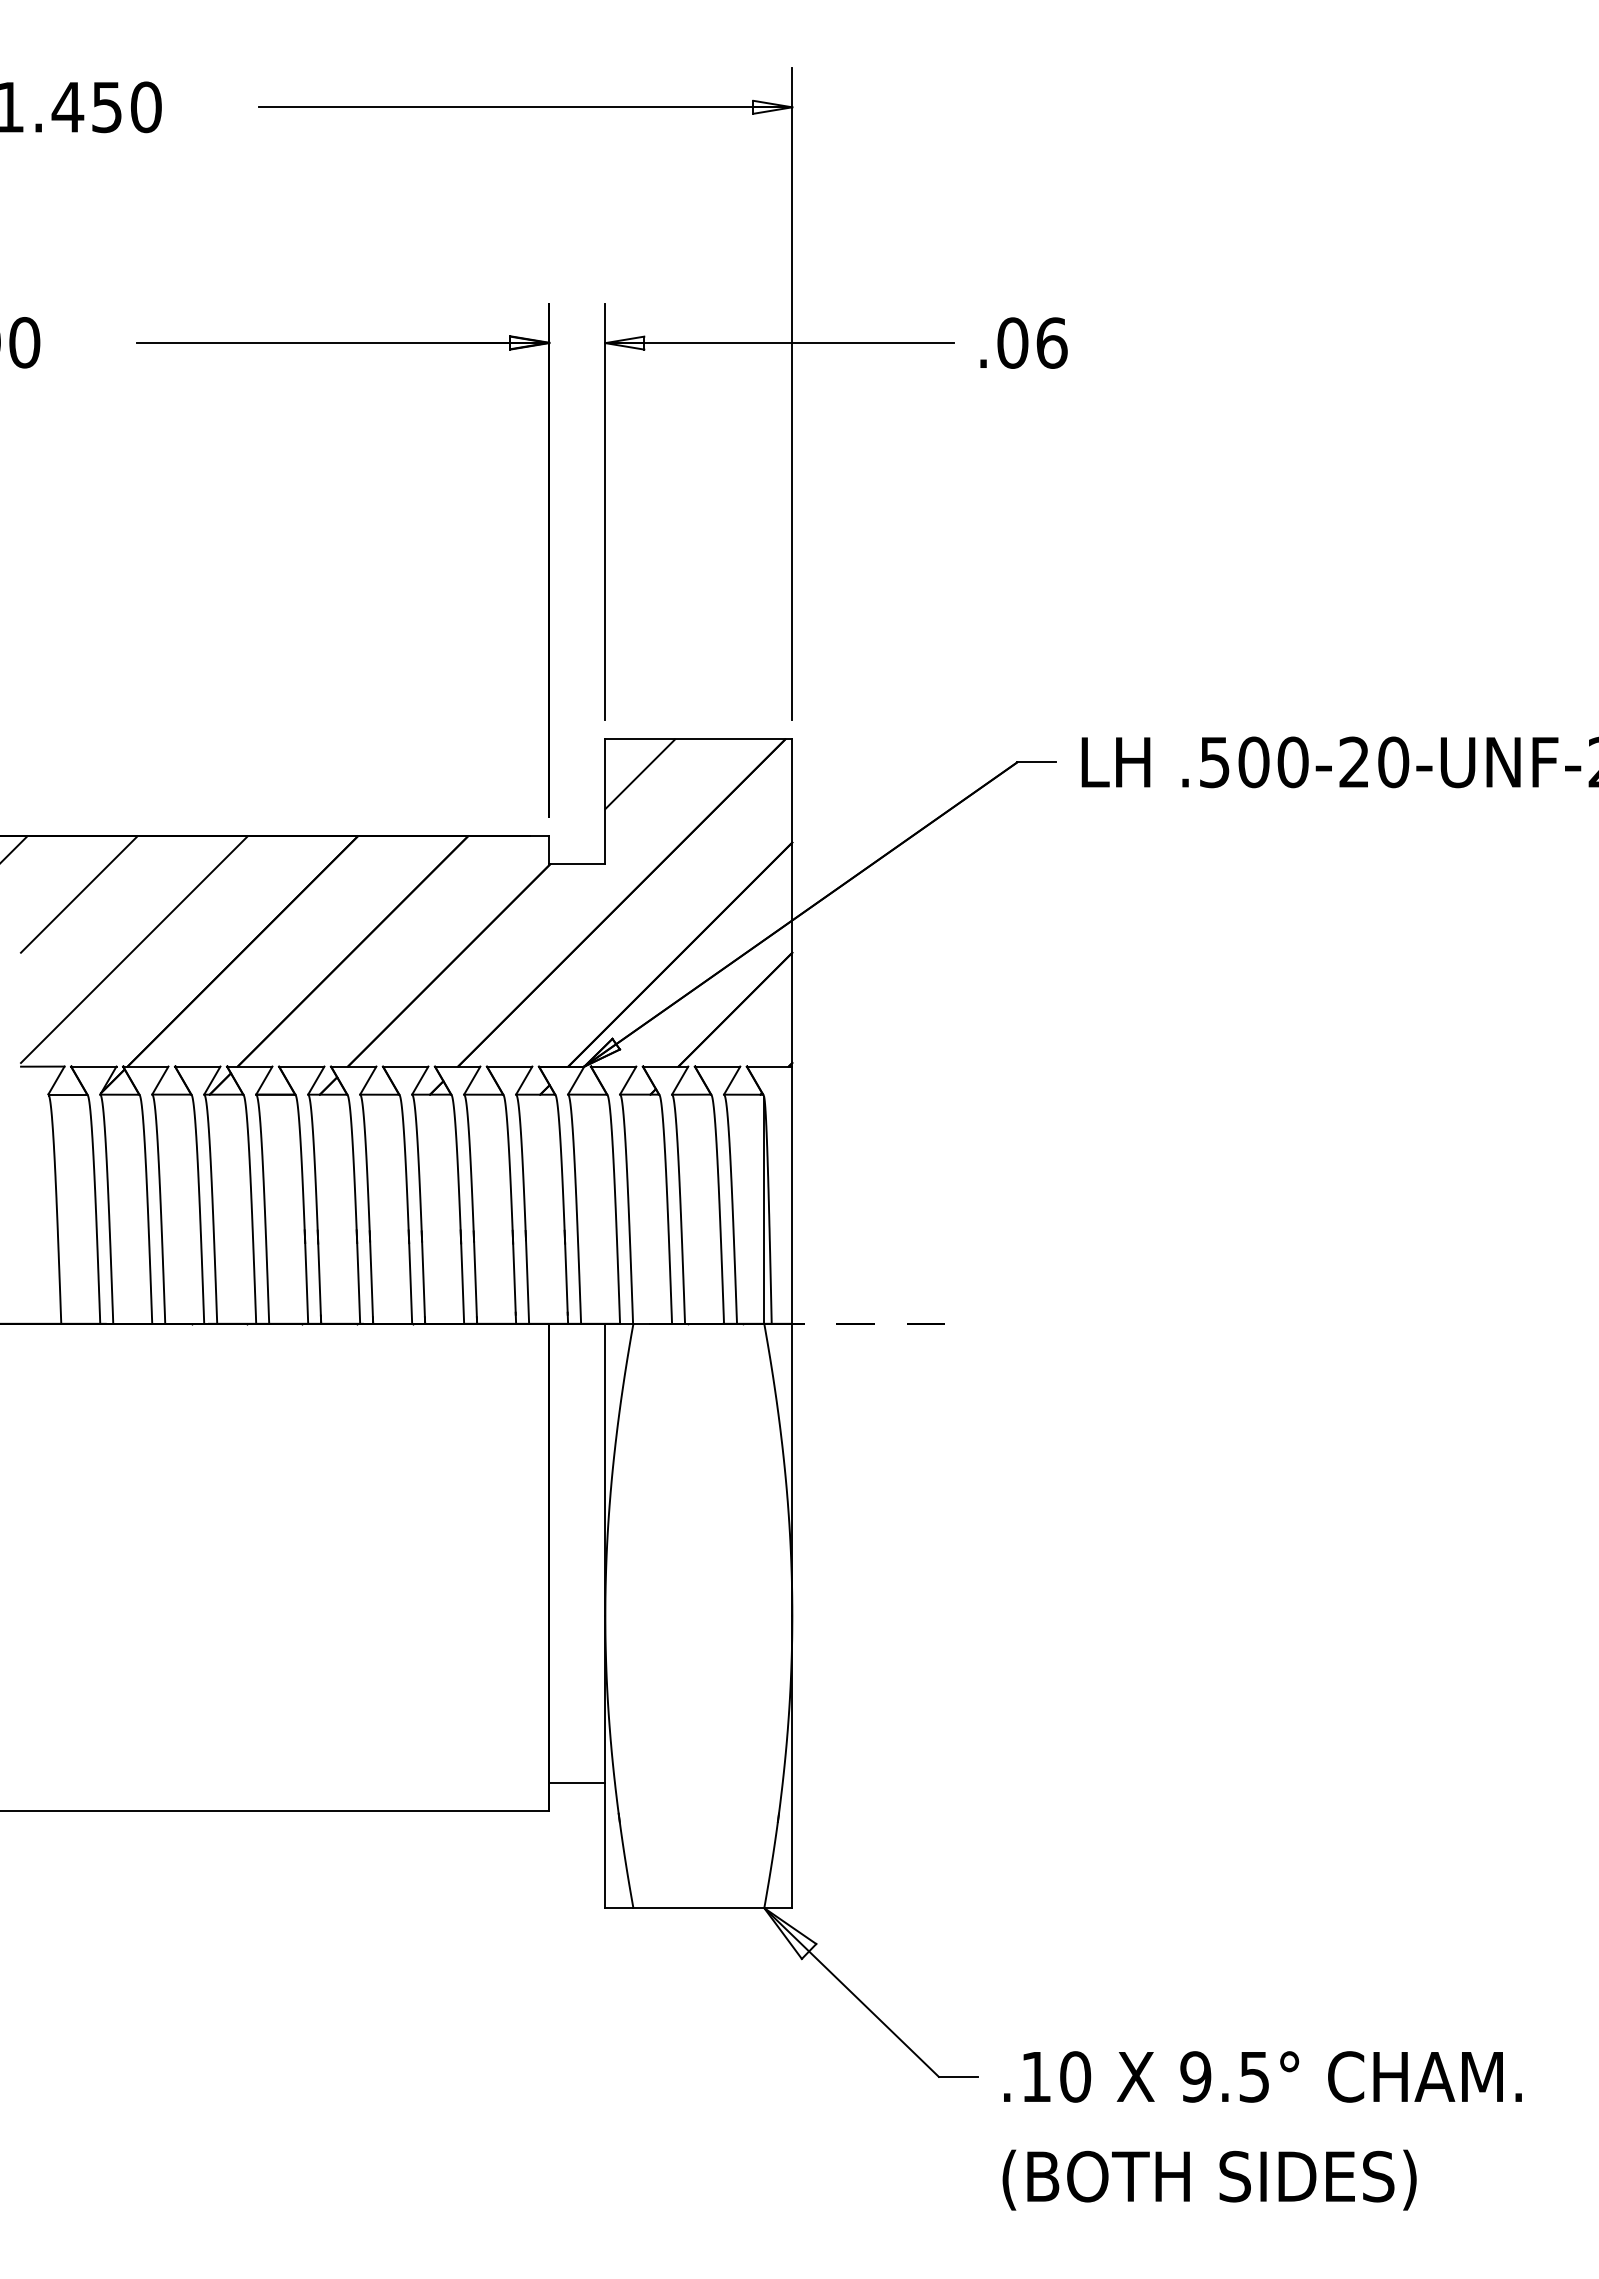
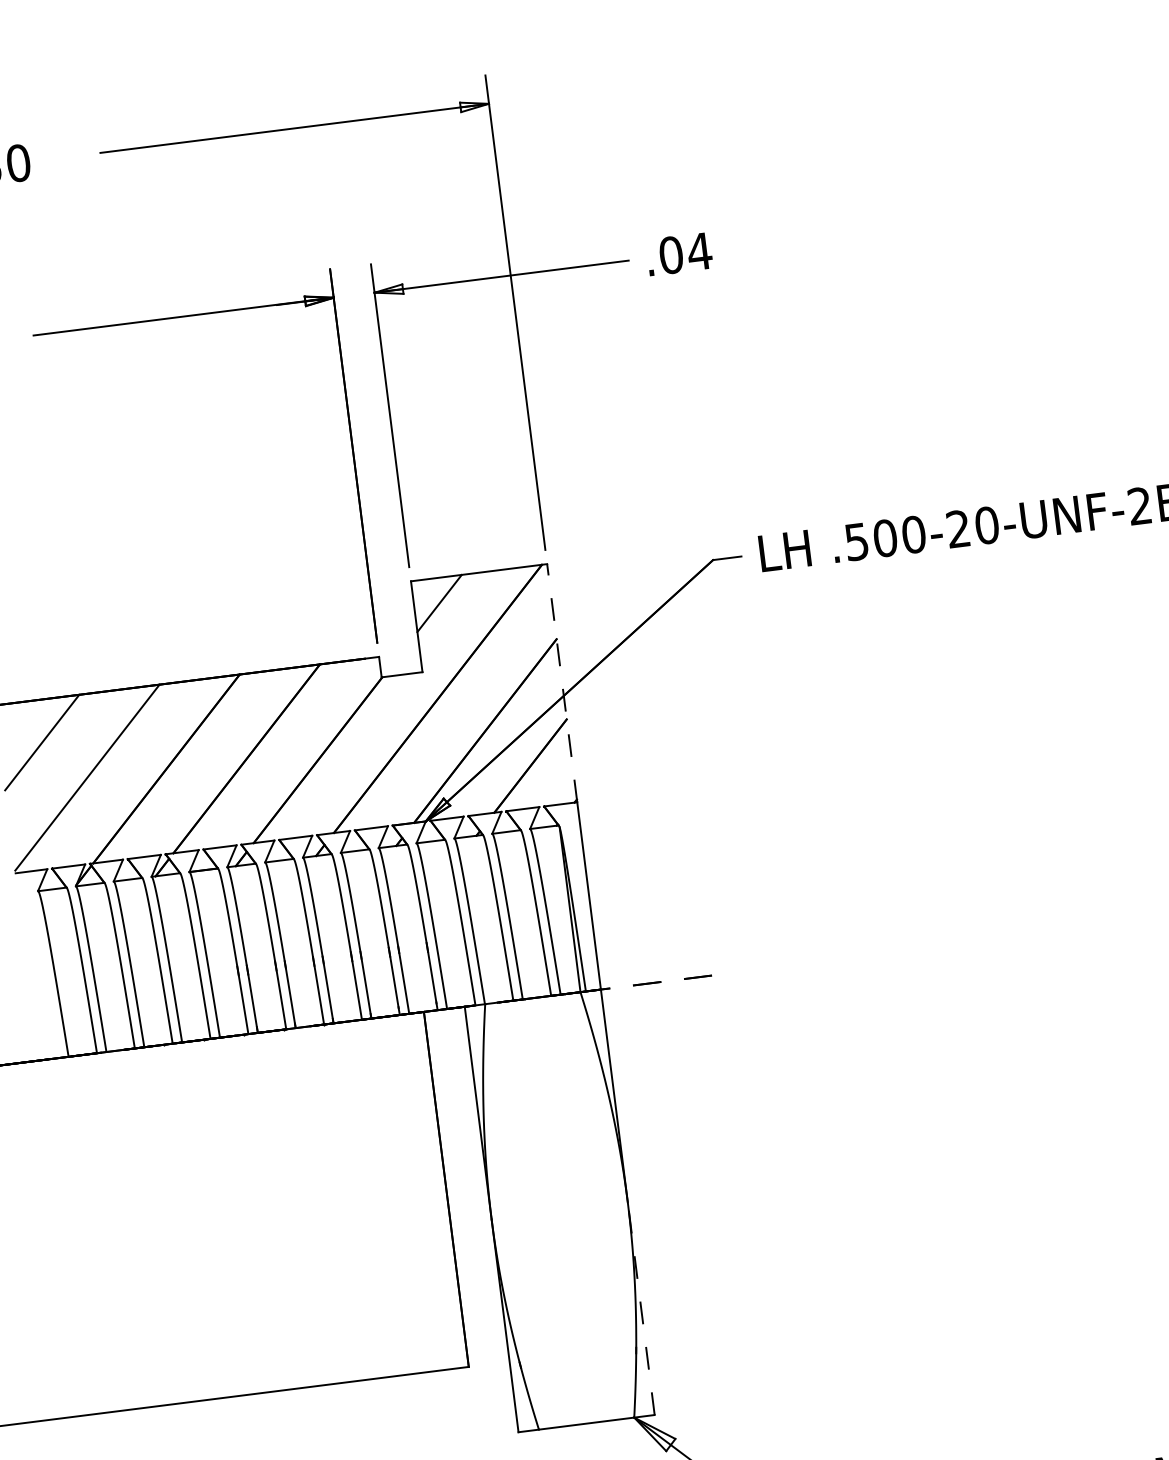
text: (1051, 342) -> (699, 251), .06 -> .04
line: (792, 903) -> (562, 683), solid -> dashed
line: (792, 1761) -> (641, 1308), solid -> dashed
line: (577, 1783) -> (486, 1344), removed

